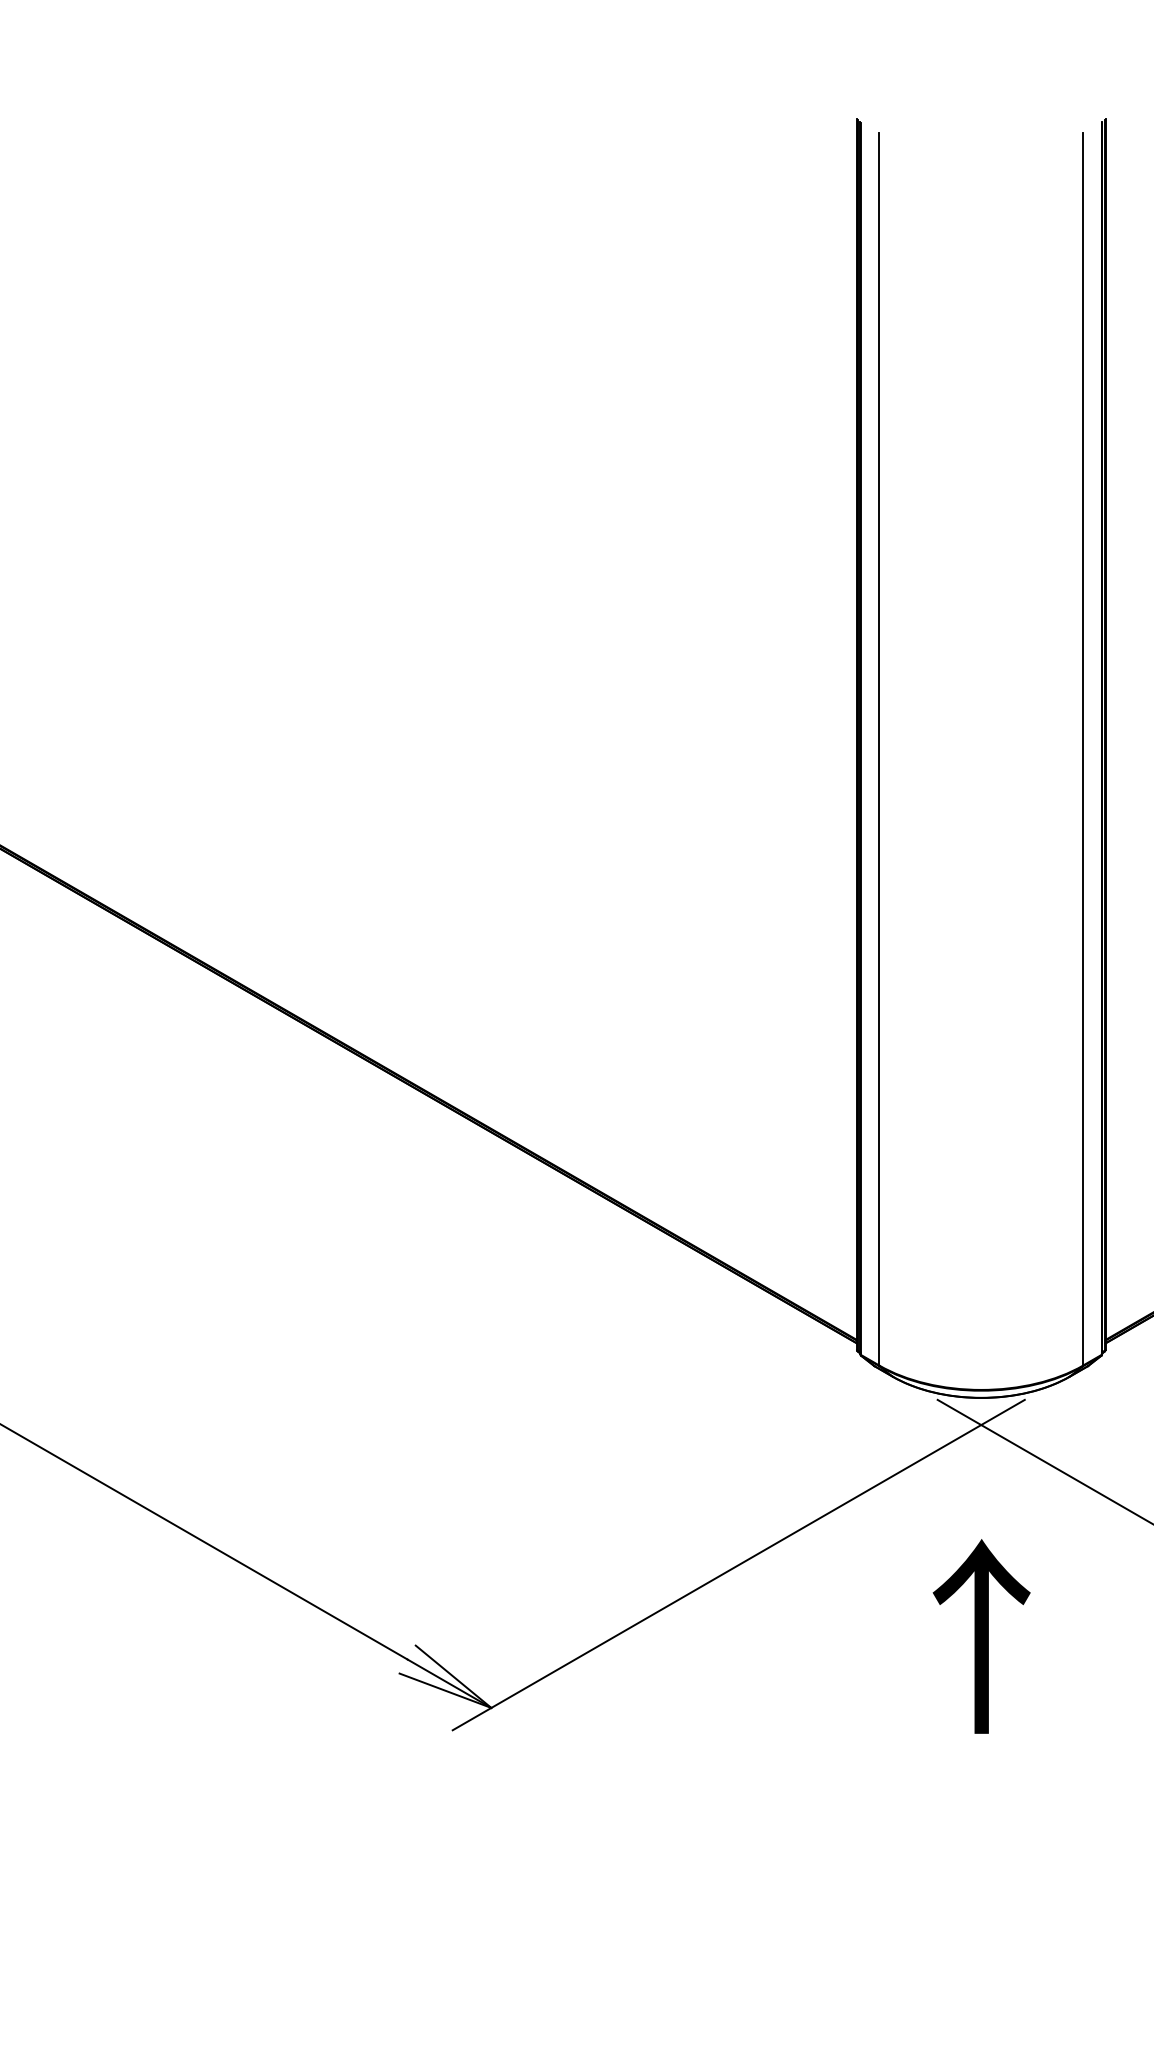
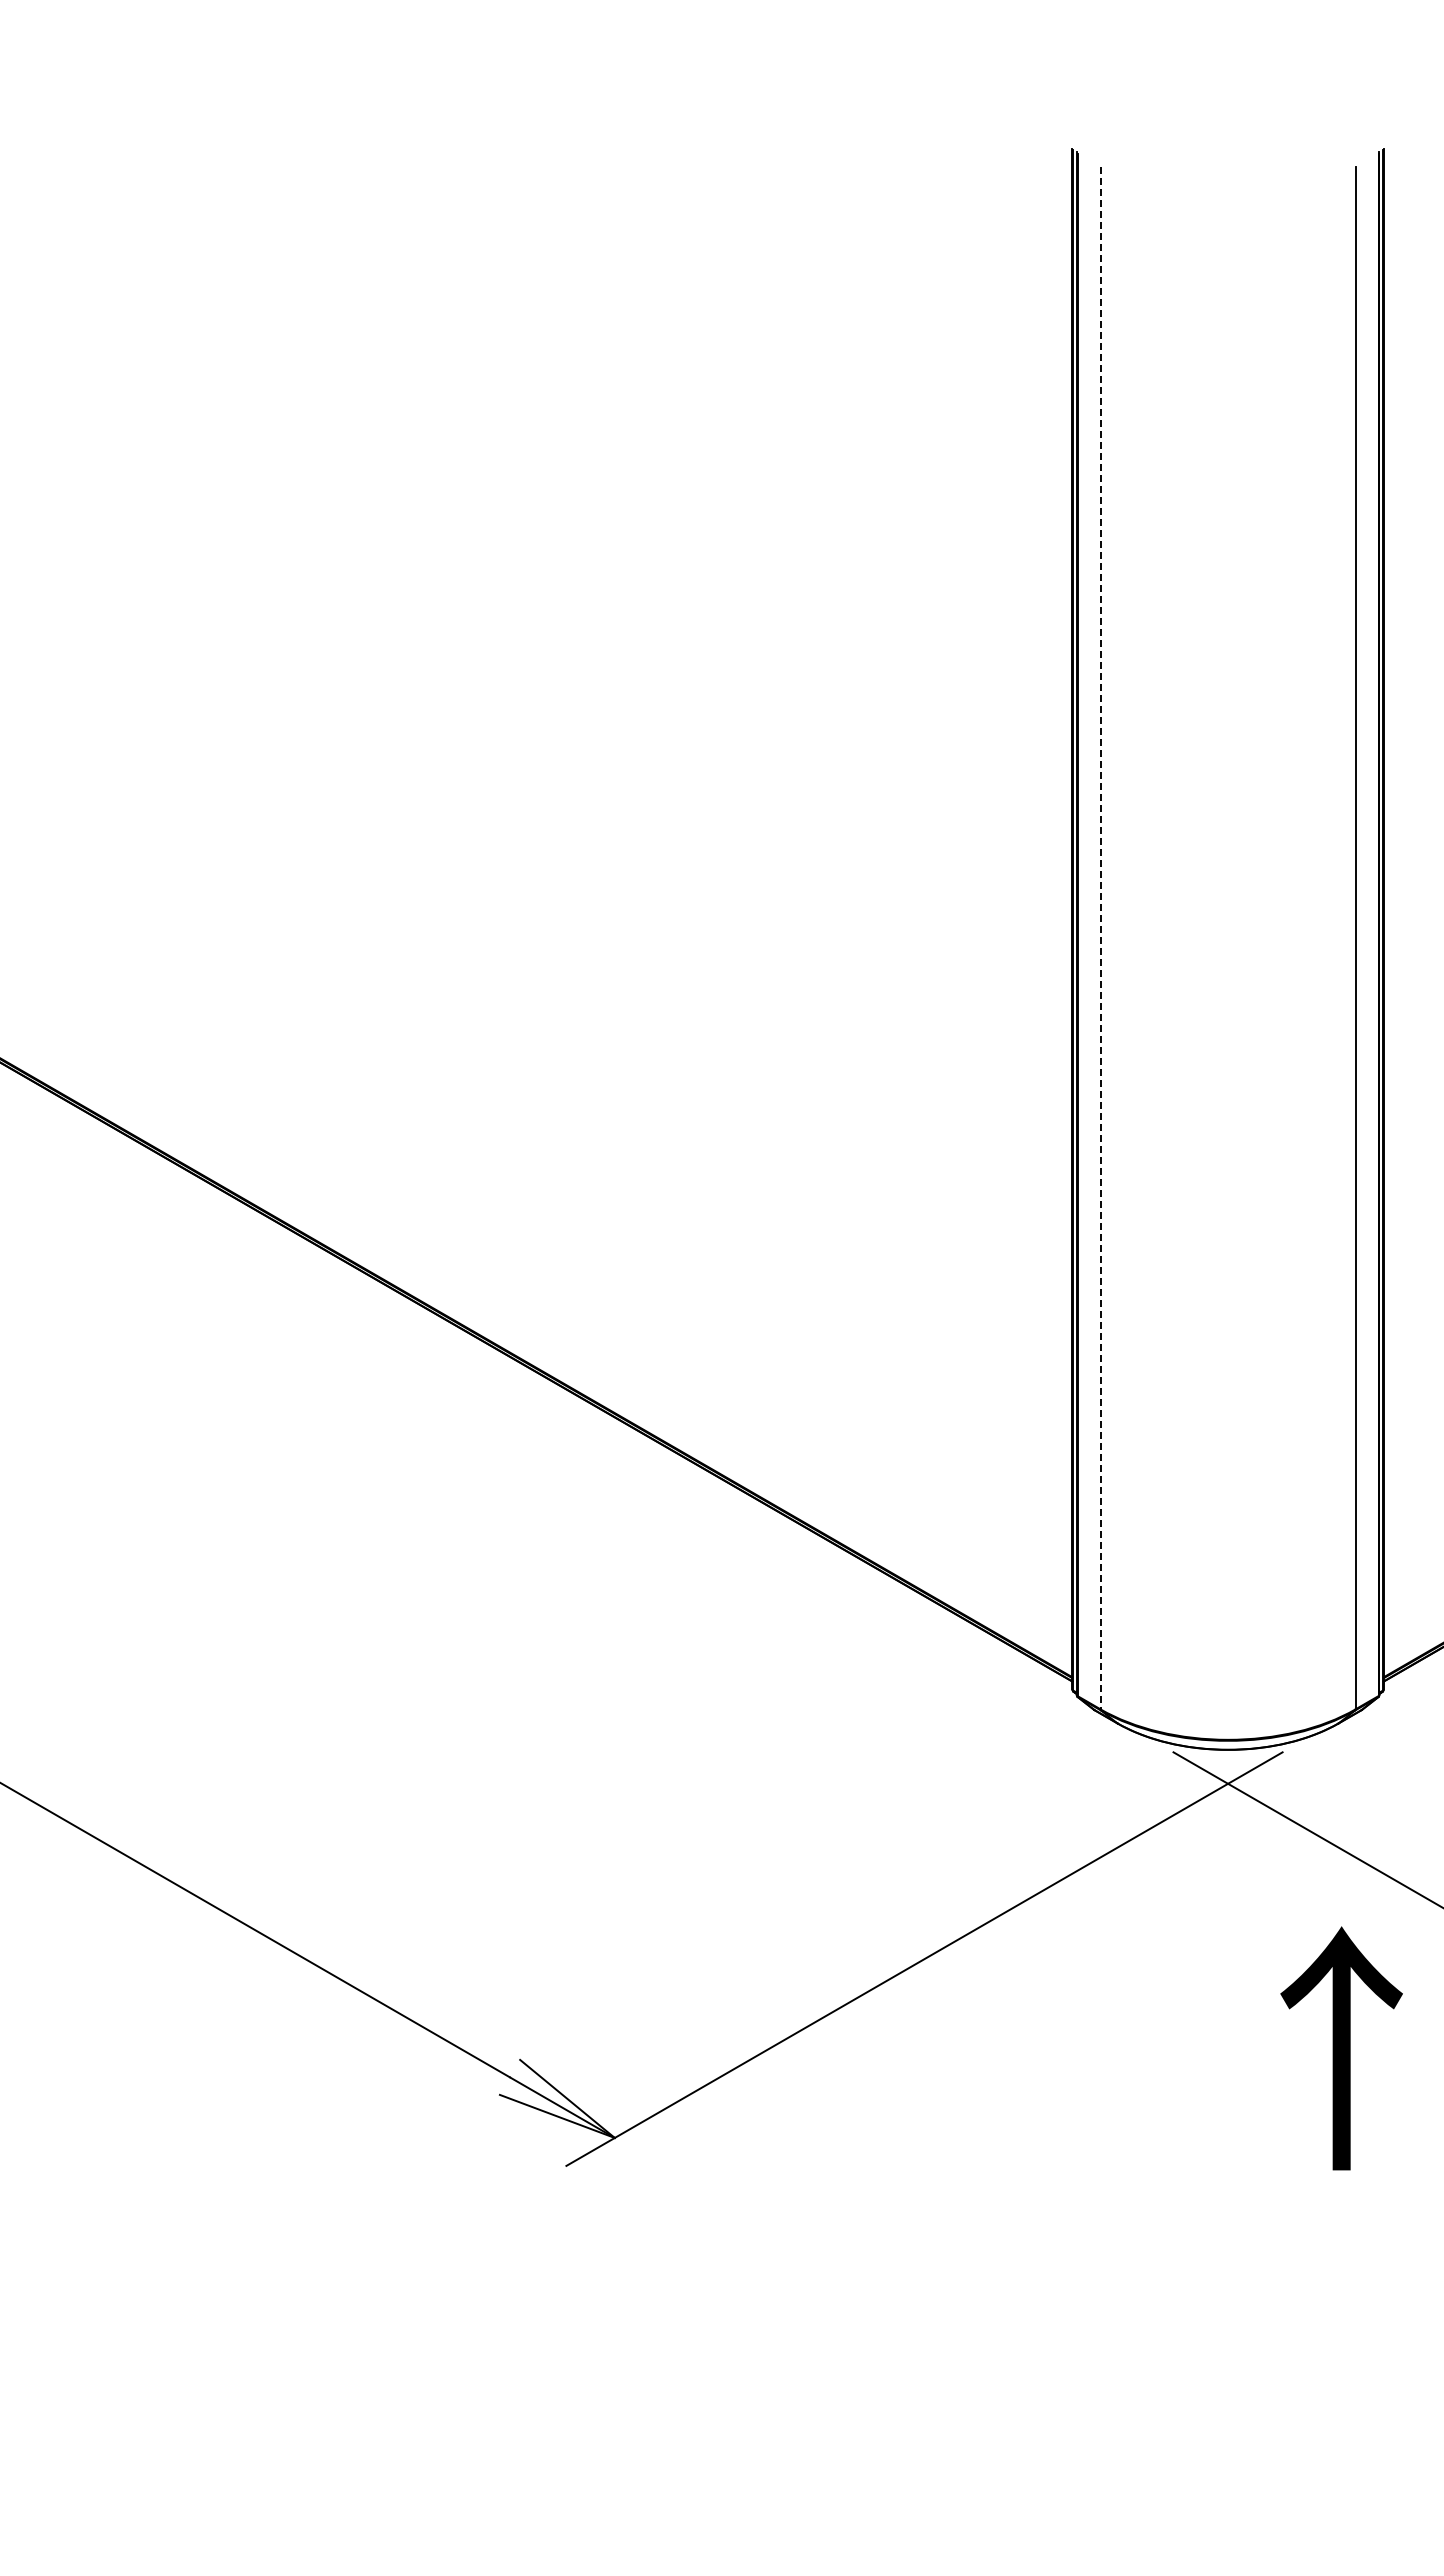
line: (879, 749) -> (1100, 938), solid -> dashed
text: (981, 1636) -> (1341, 2048), moved

